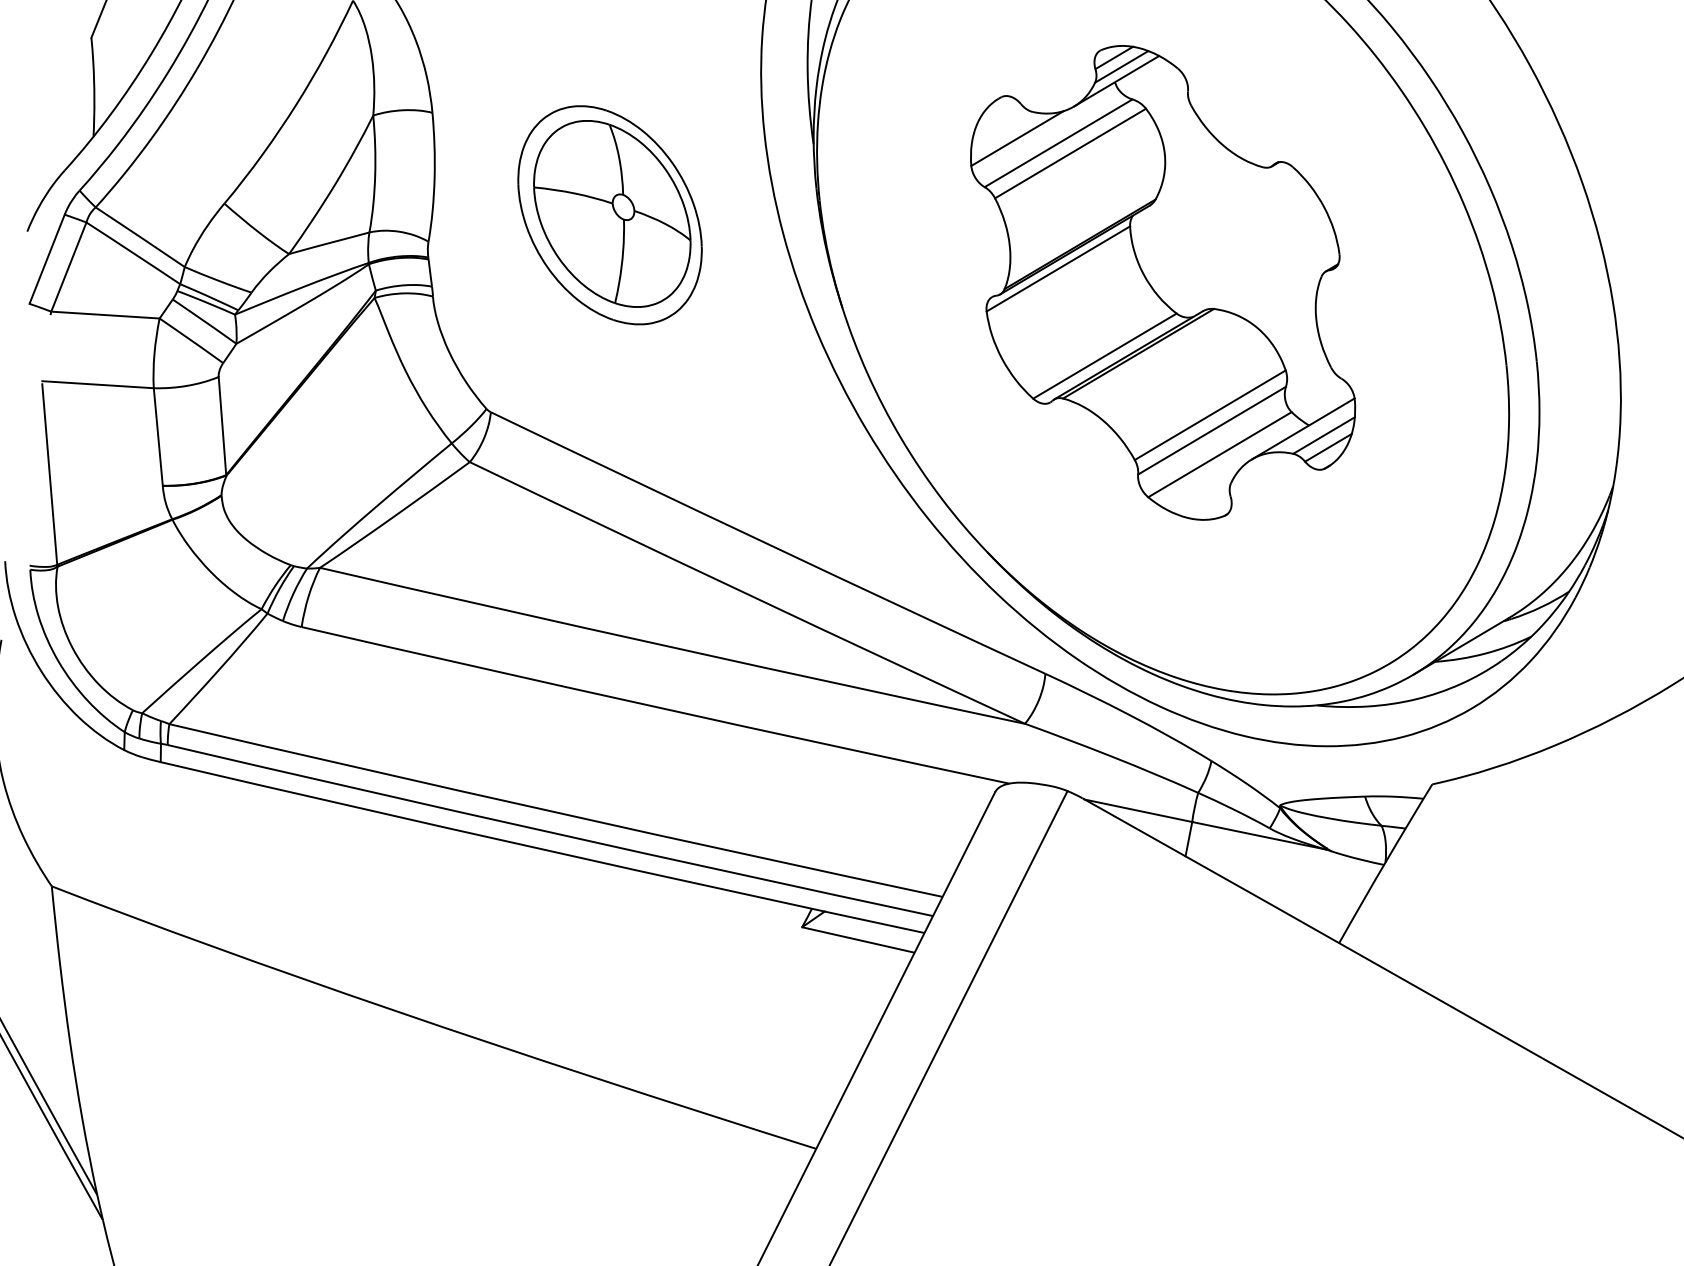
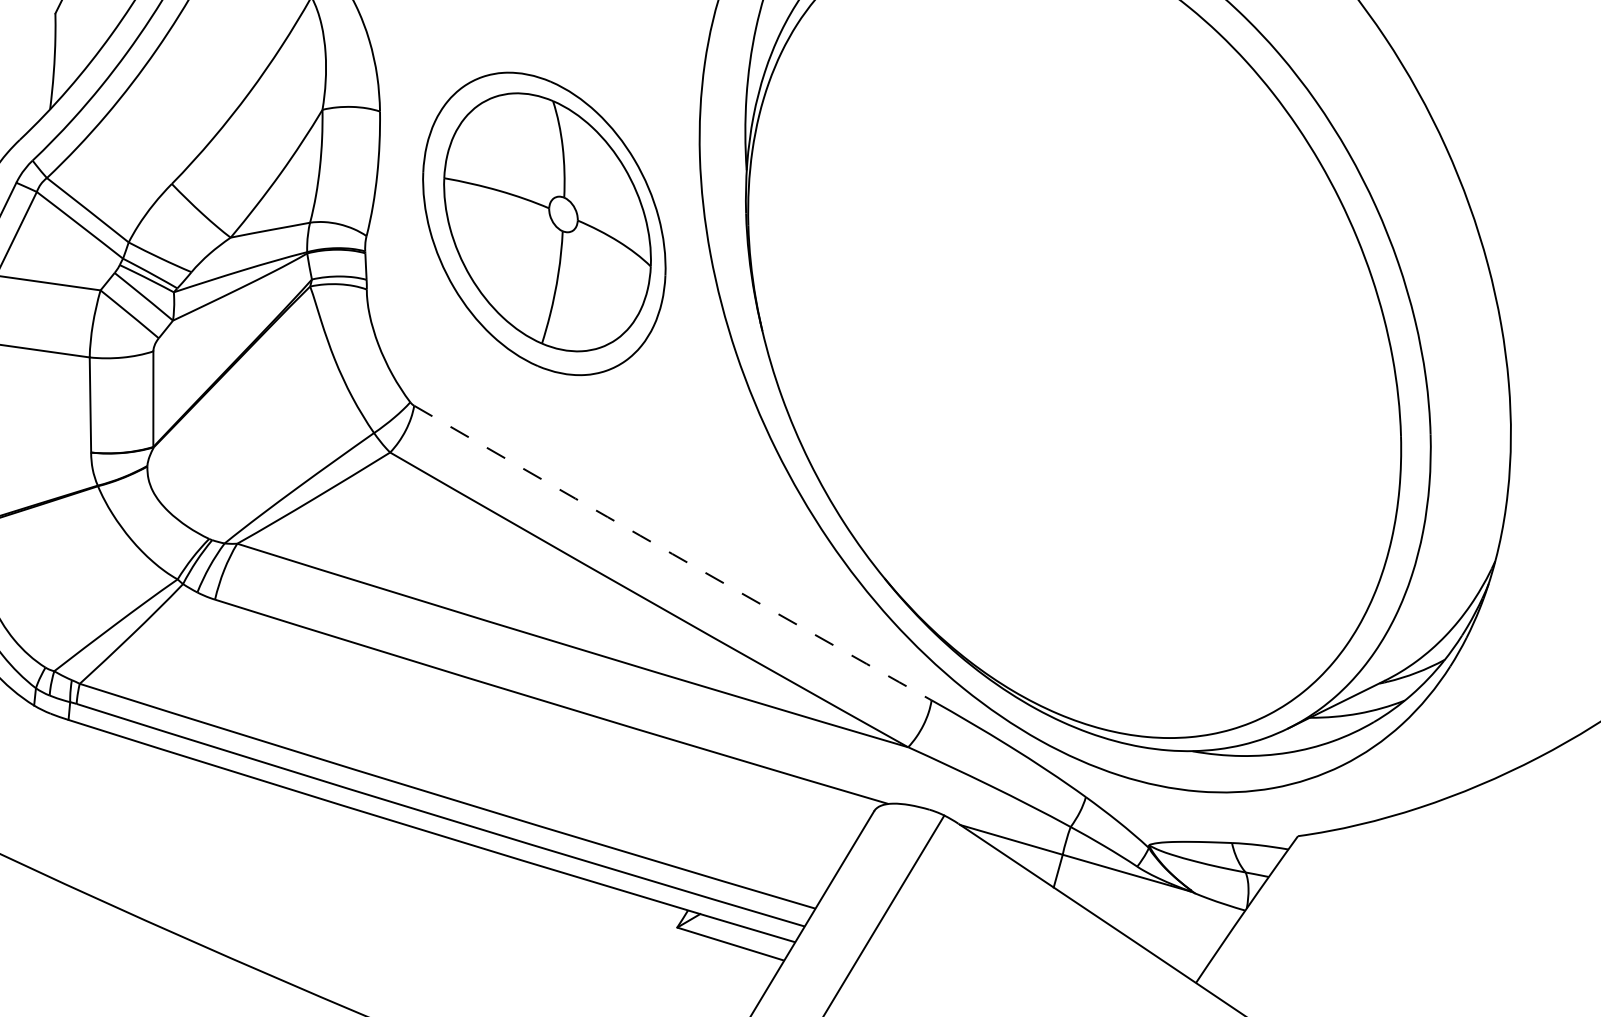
part: (609, 215) -> (543, 224), size x1.4
part: (1163, 282) -> (1075, 330), removed
arc: (767, 544) -> (672, 554), solid -> dashed

